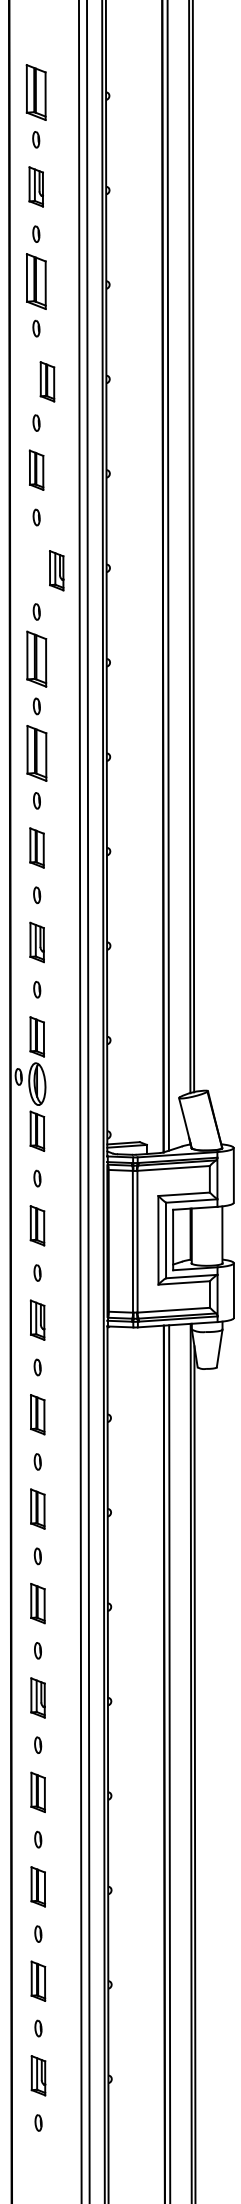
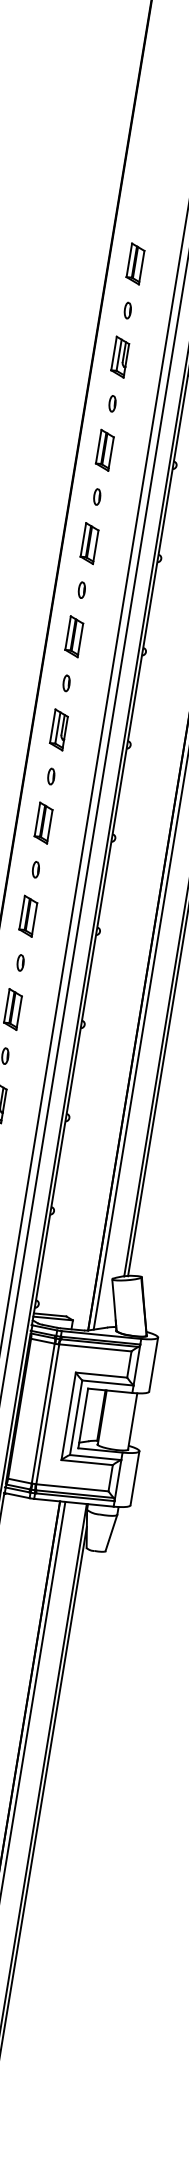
part: (35, 92) -> (134, 263), size x0.71
part: (36, 280) -> (105, 449), size x0.71
part: (47, 381) -> (89, 543), moved
part: (56, 570) -> (58, 729), moved
part: (36, 658) -> (43, 822), size x0.71
part: (36, 753) -> (27, 916), size x0.71

